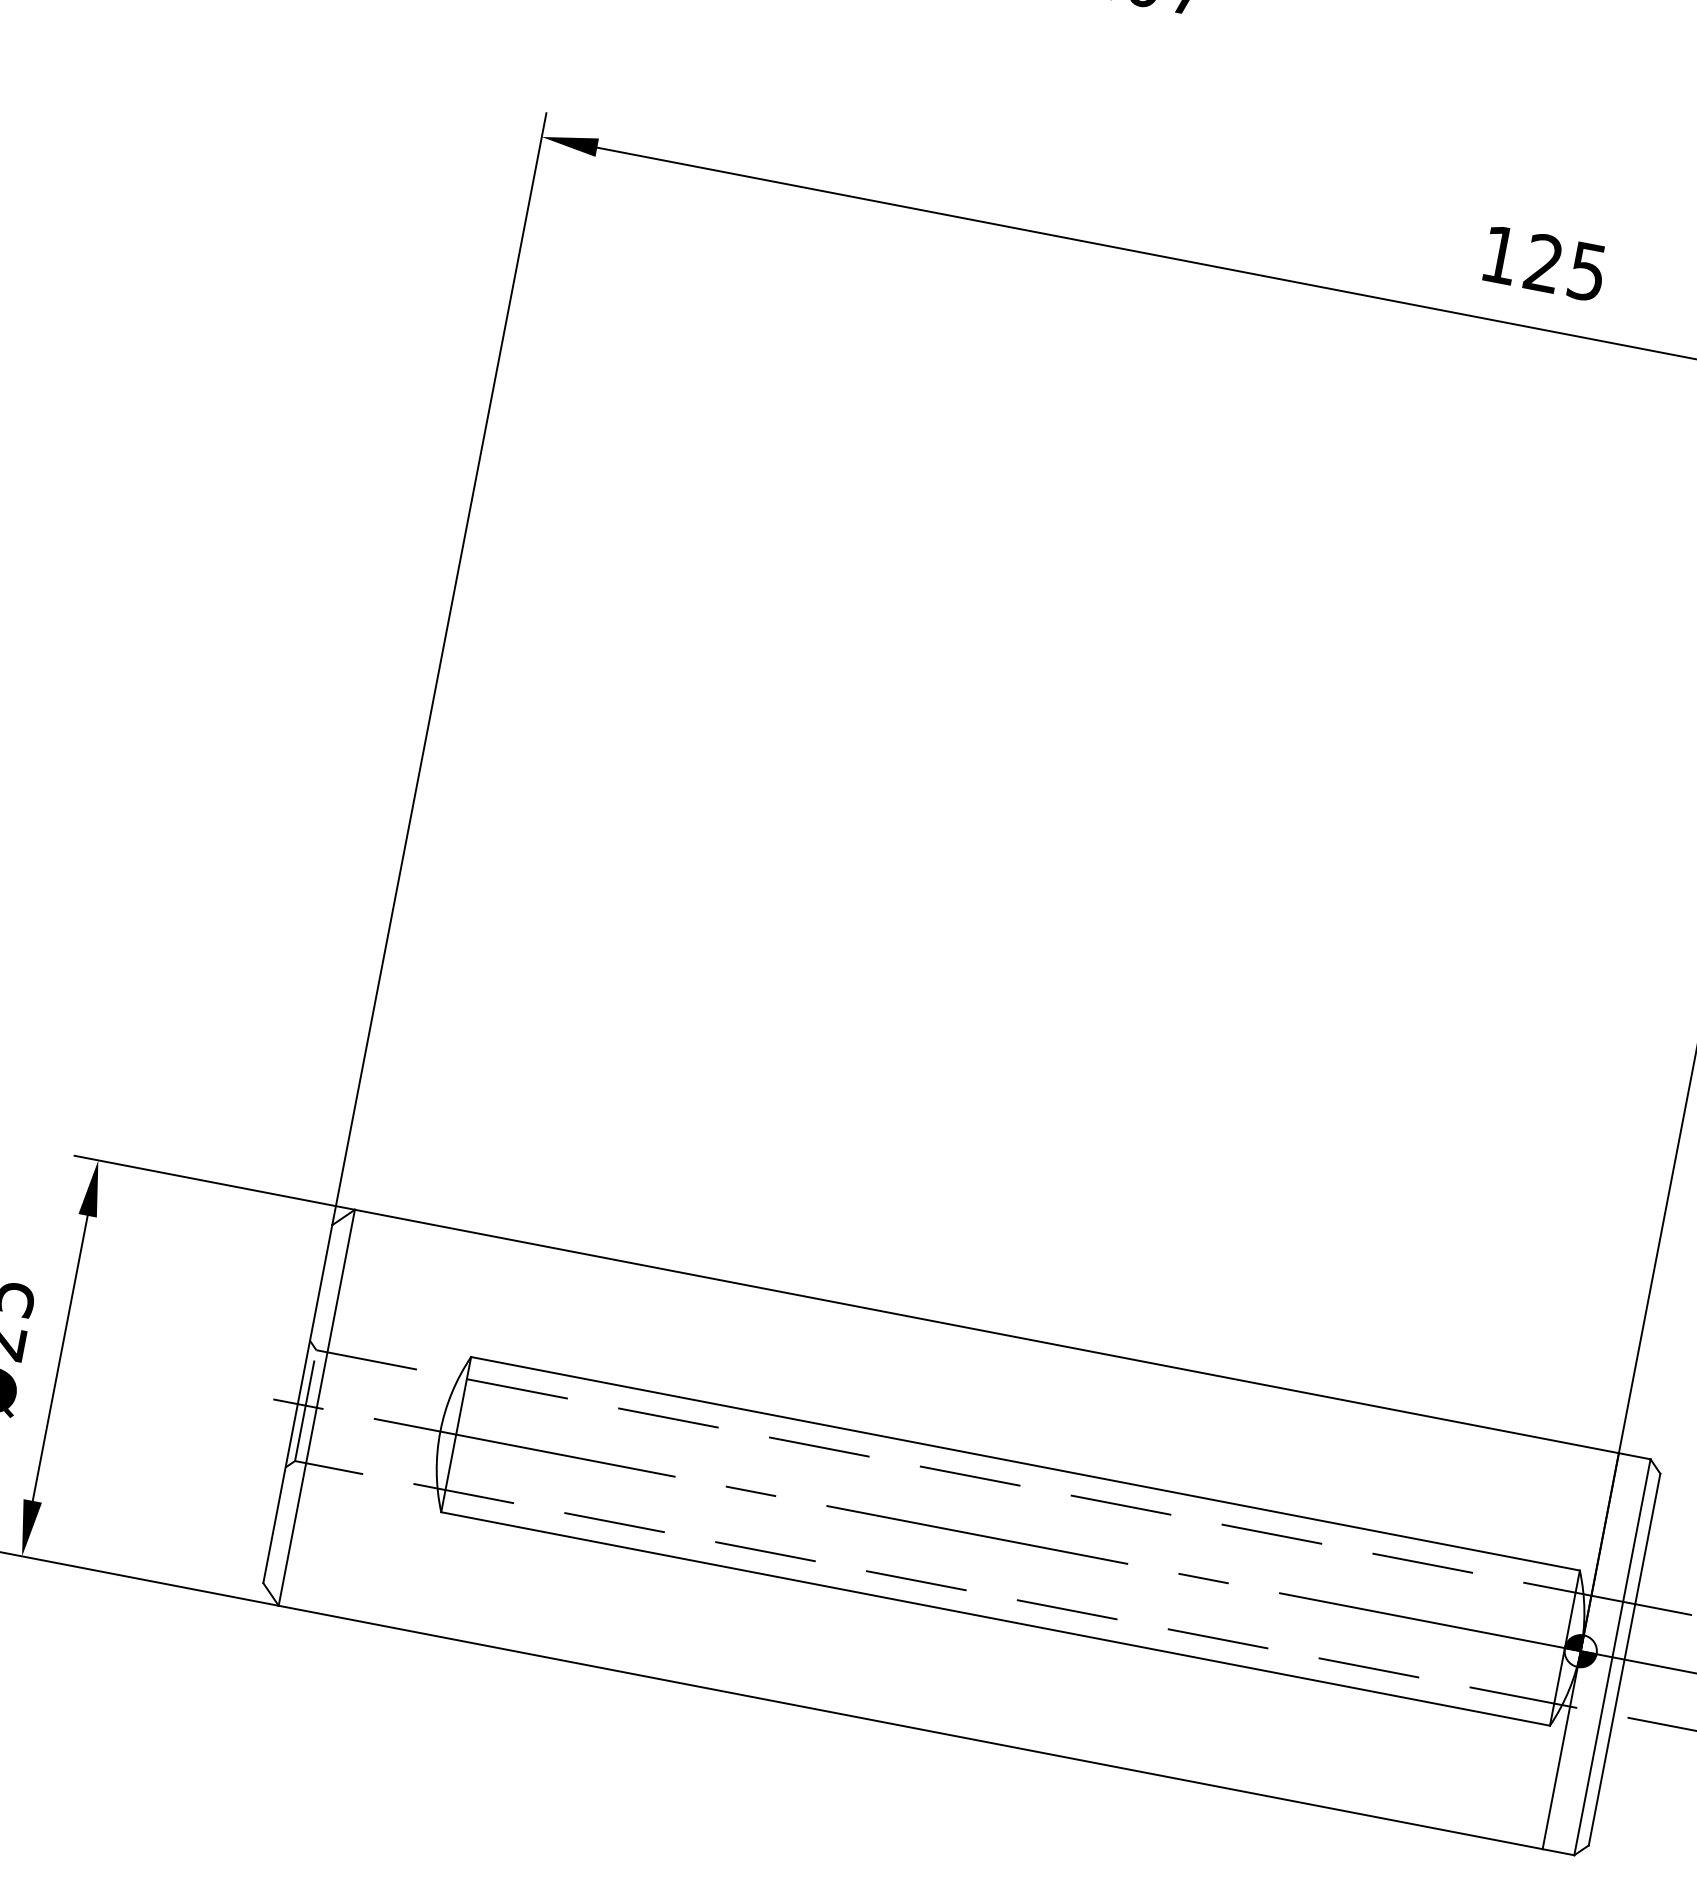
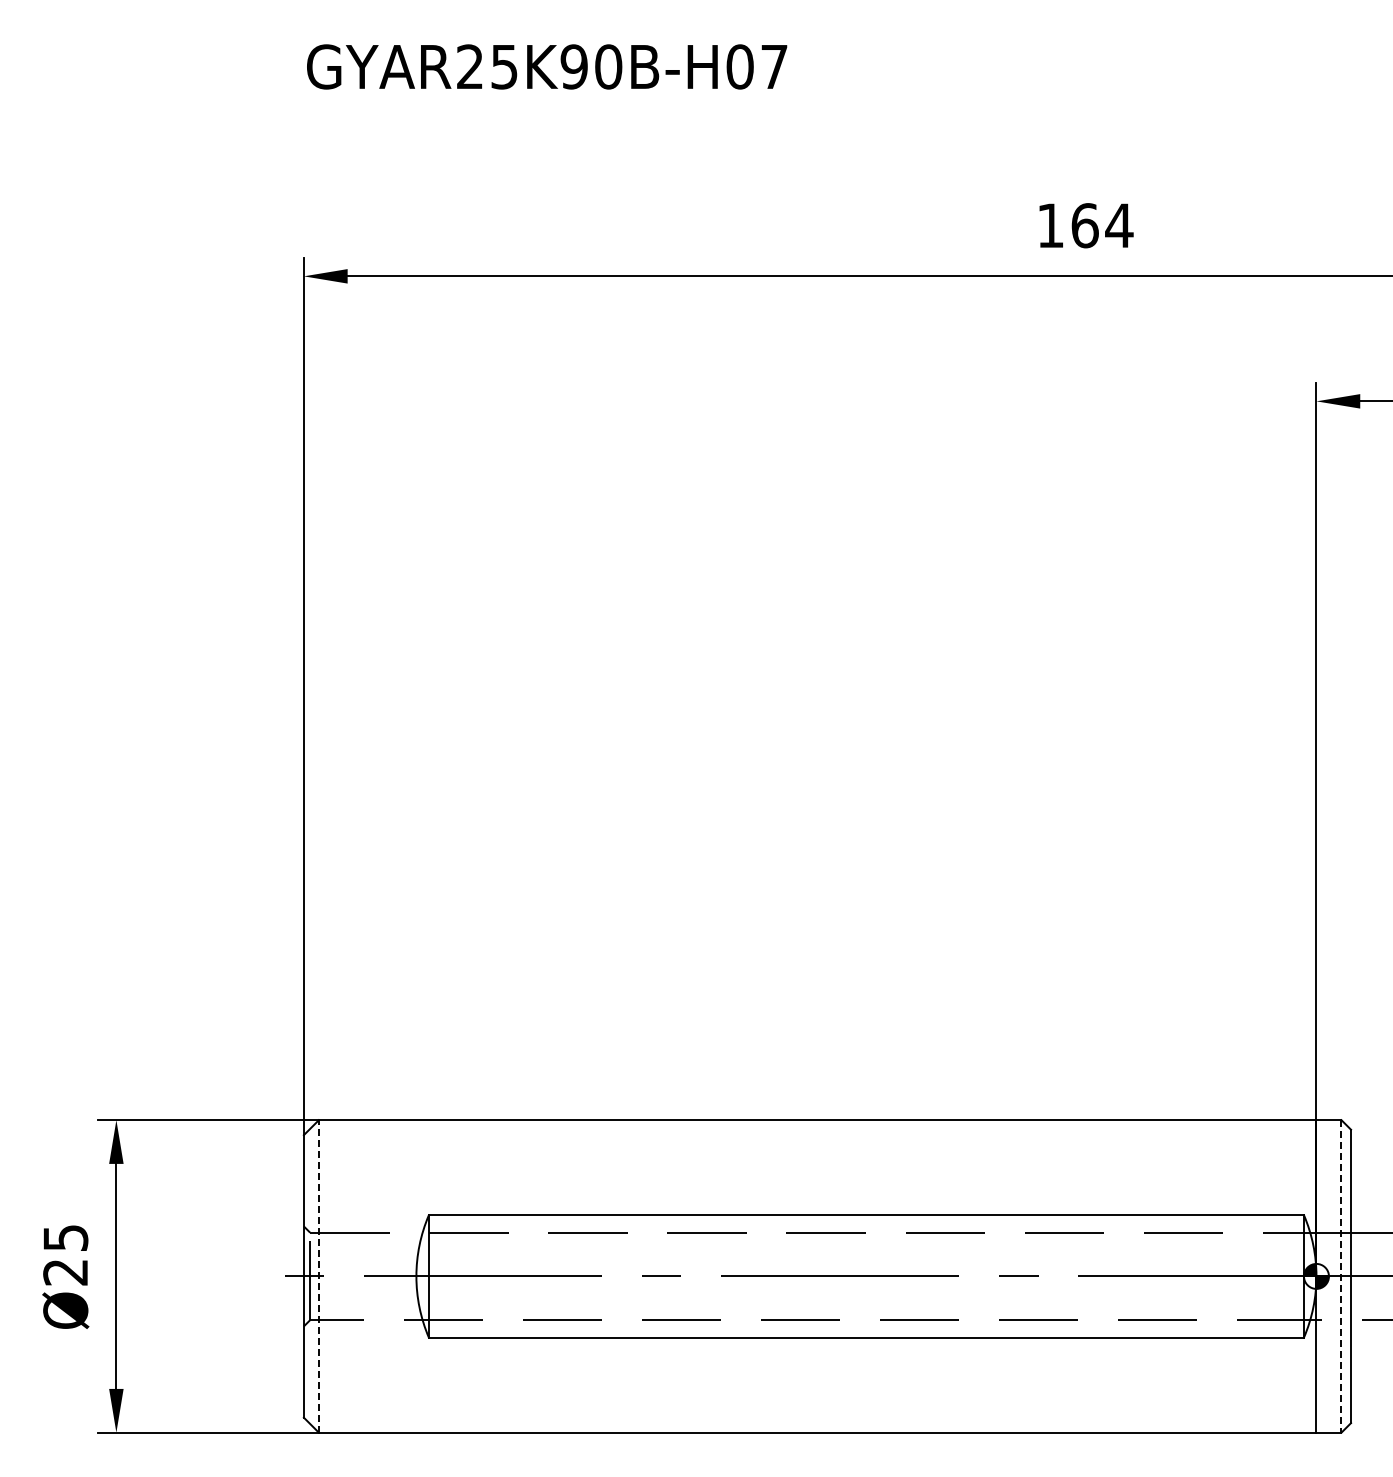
text: (1566, 267) -> (1102, 225), 125 -> 164
line: (316, 1406) -> (318, 1275), solid -> dashed
line: (1612, 1657) -> (1341, 1276), solid -> dashed

